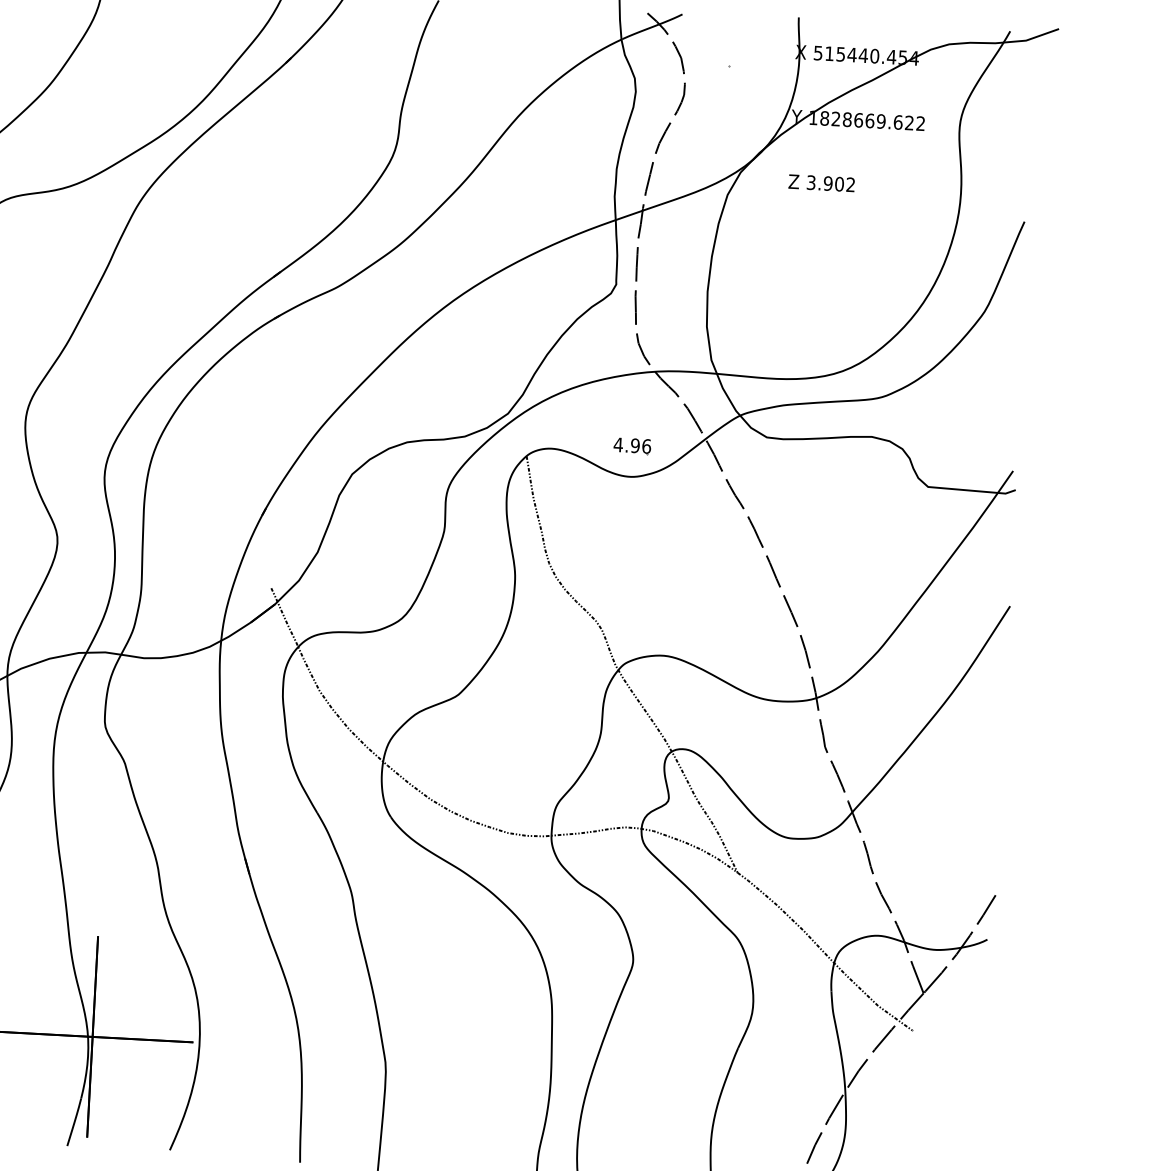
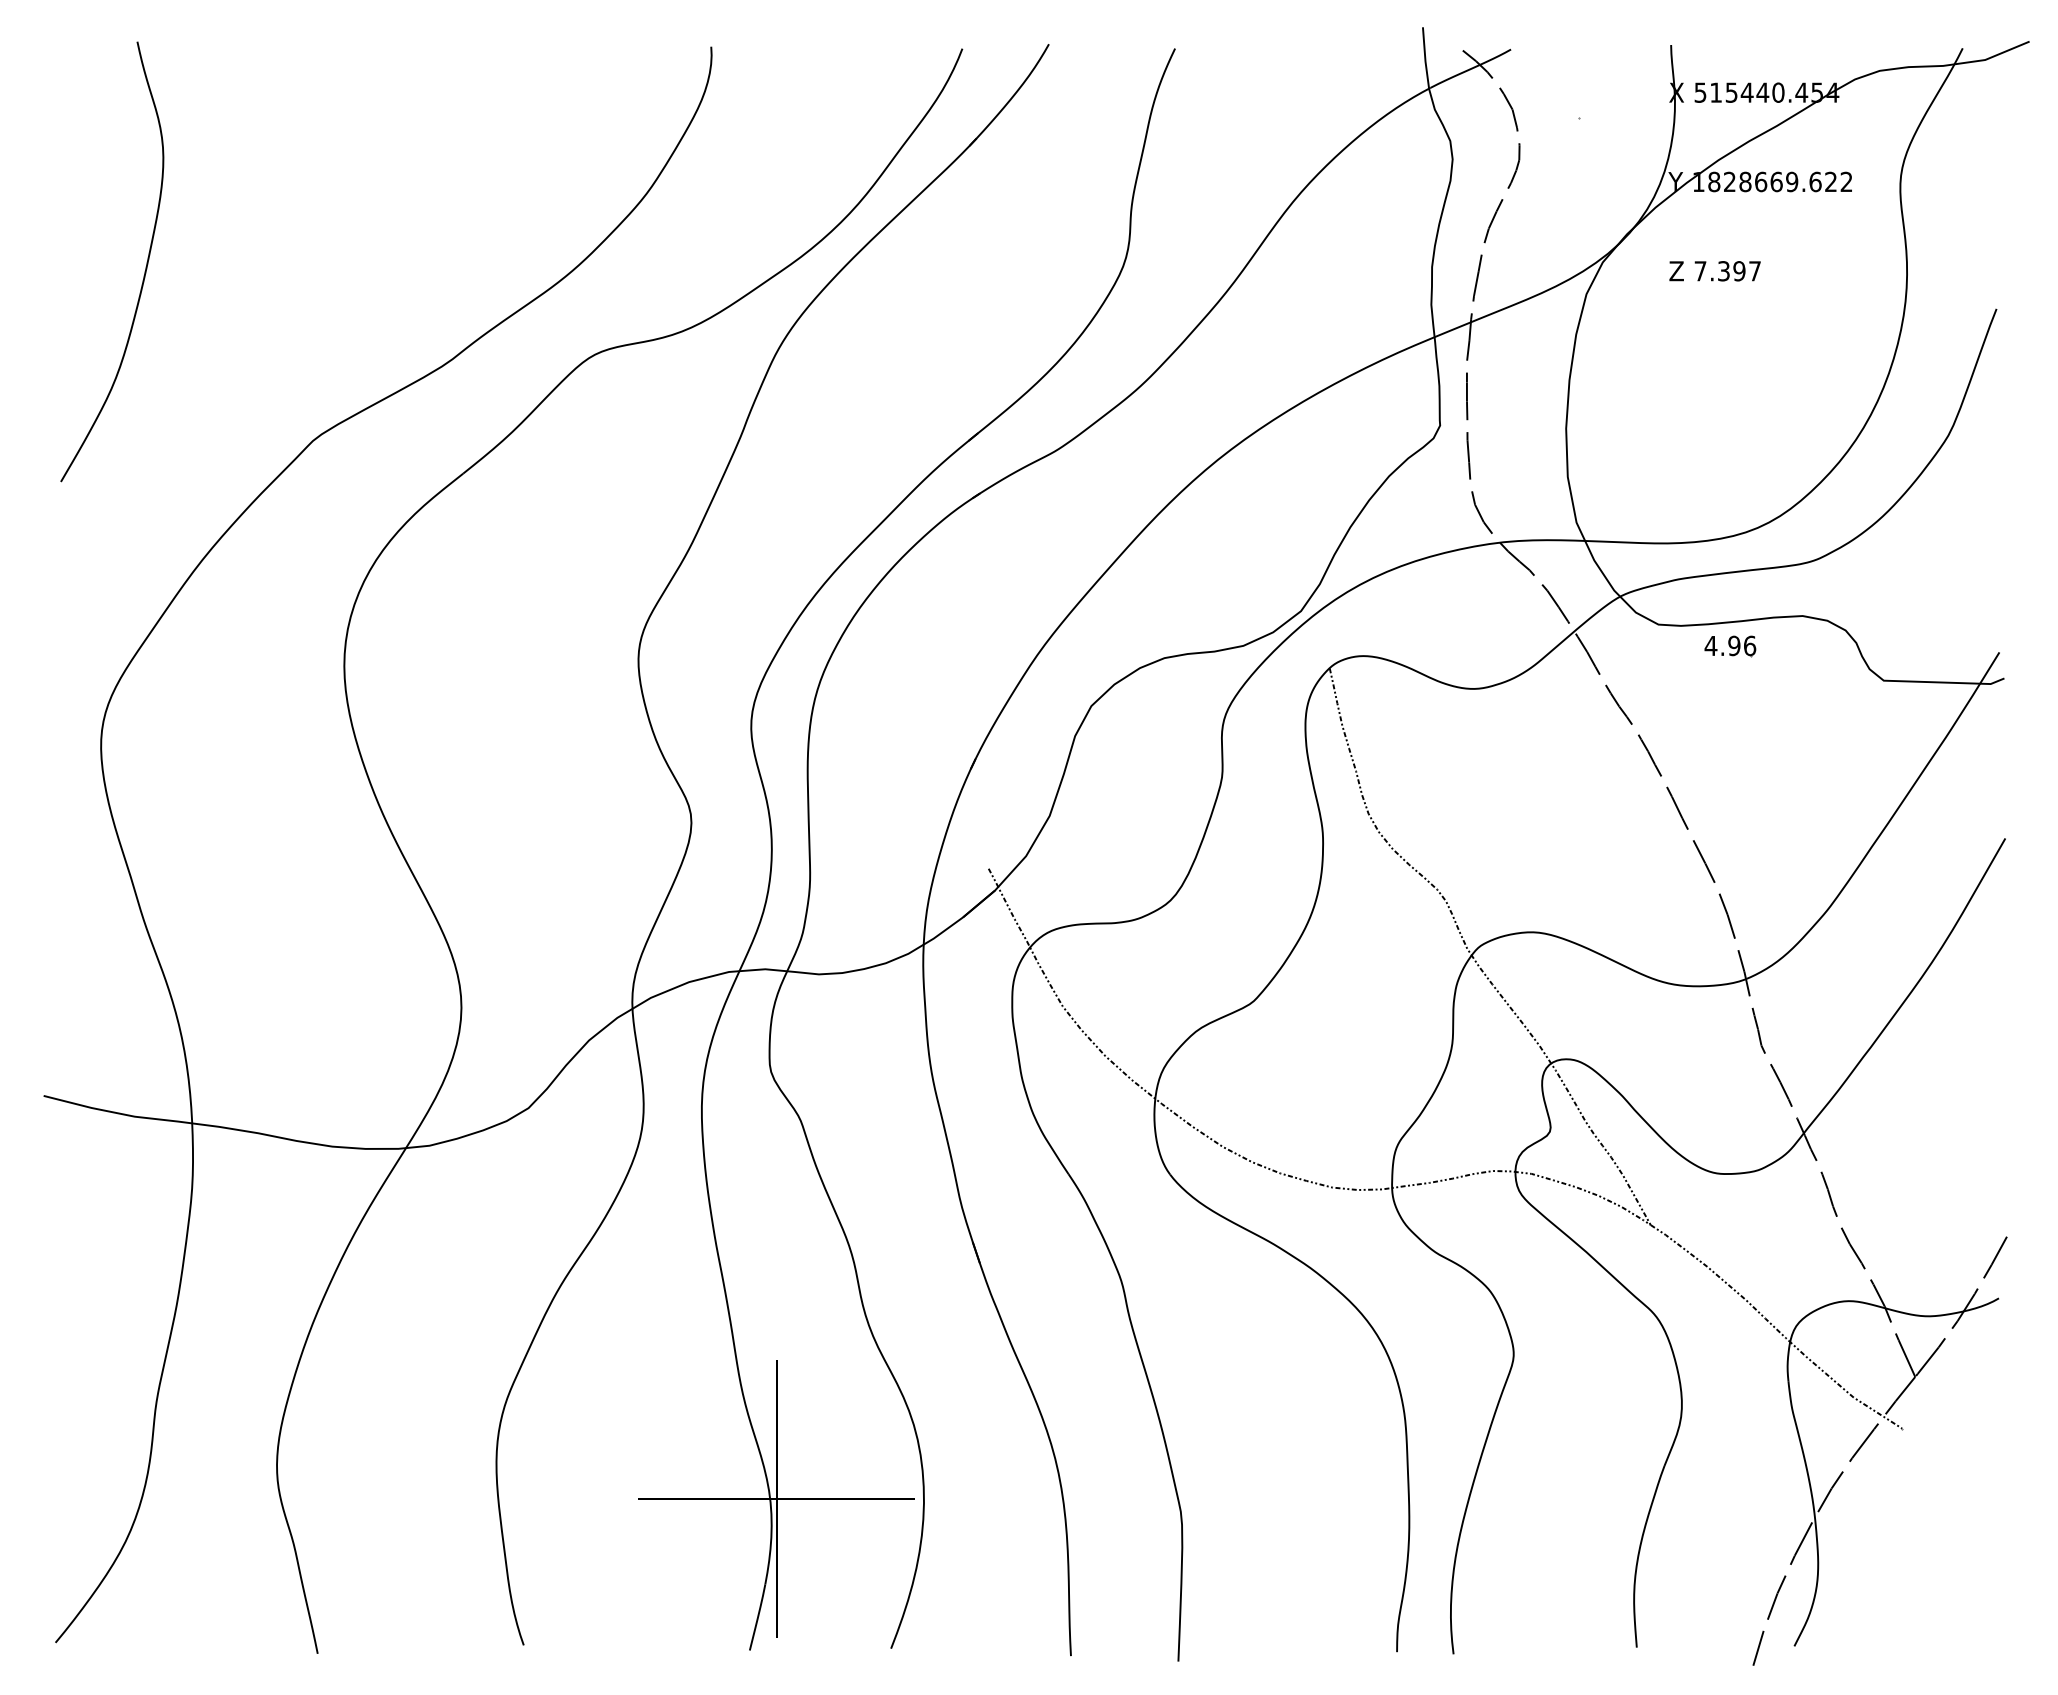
text: (830, 183) -> (1727, 271), 3.902 -> 7.397
part: (632, 446) -> (1730, 646), moved

